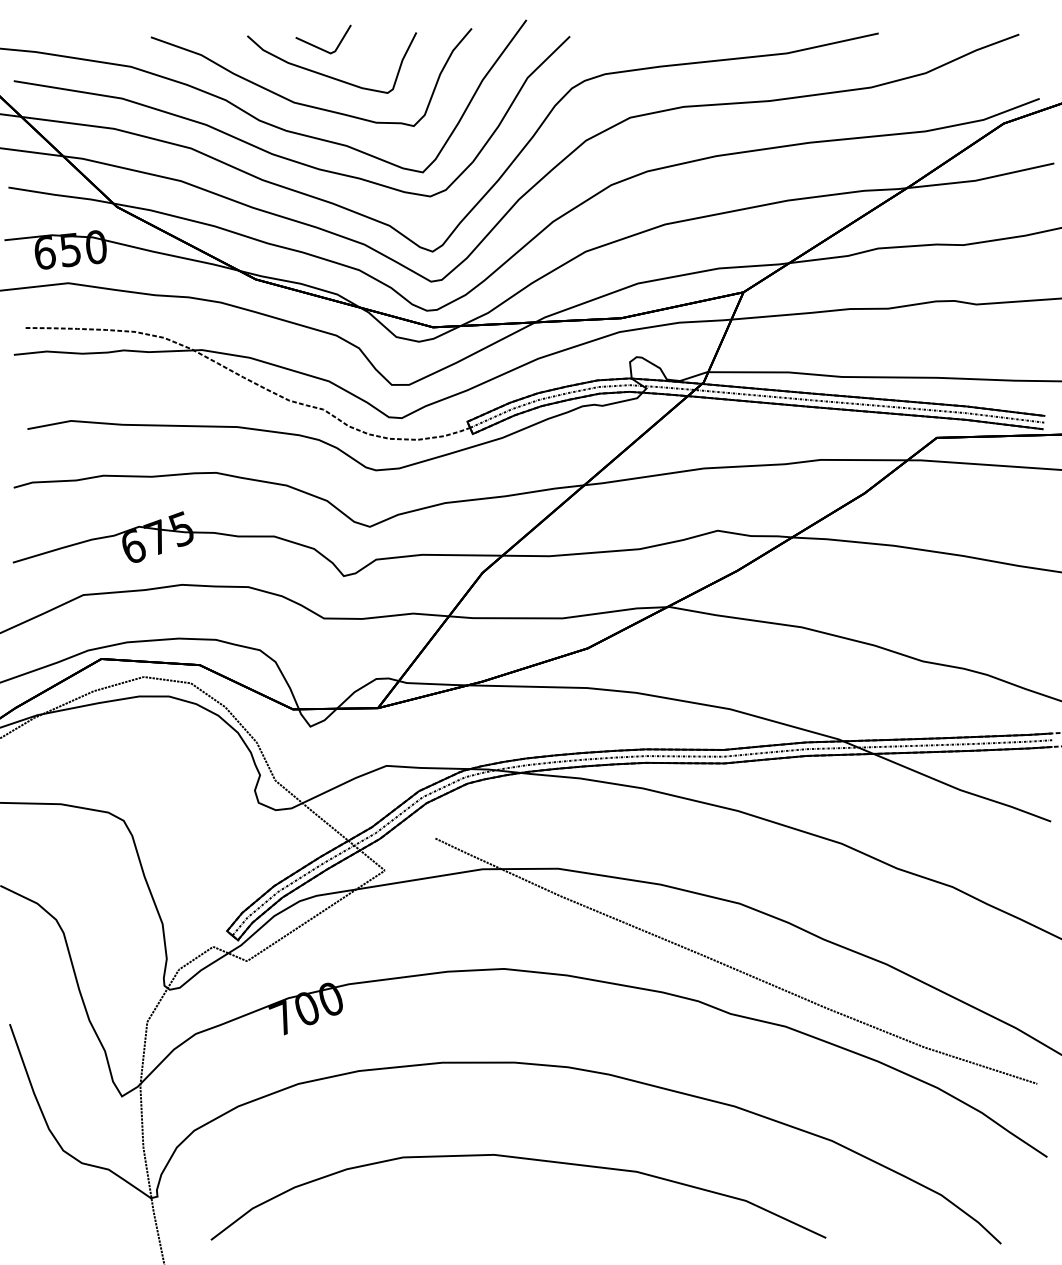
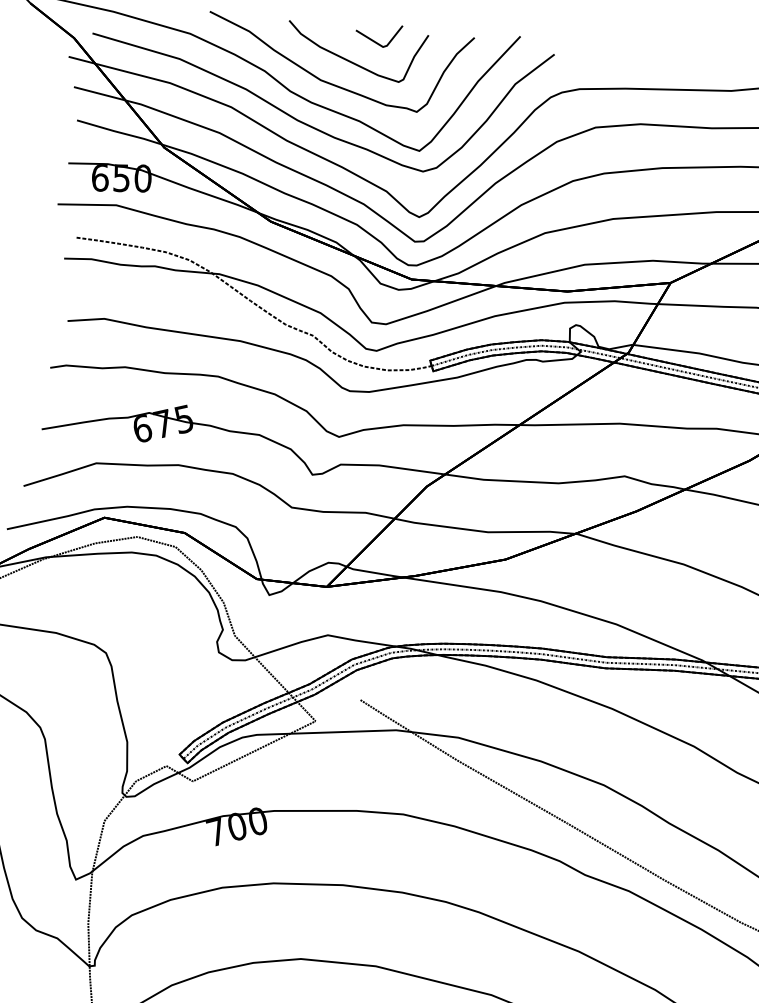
line: (320, 47) -> (375, 41), moved

